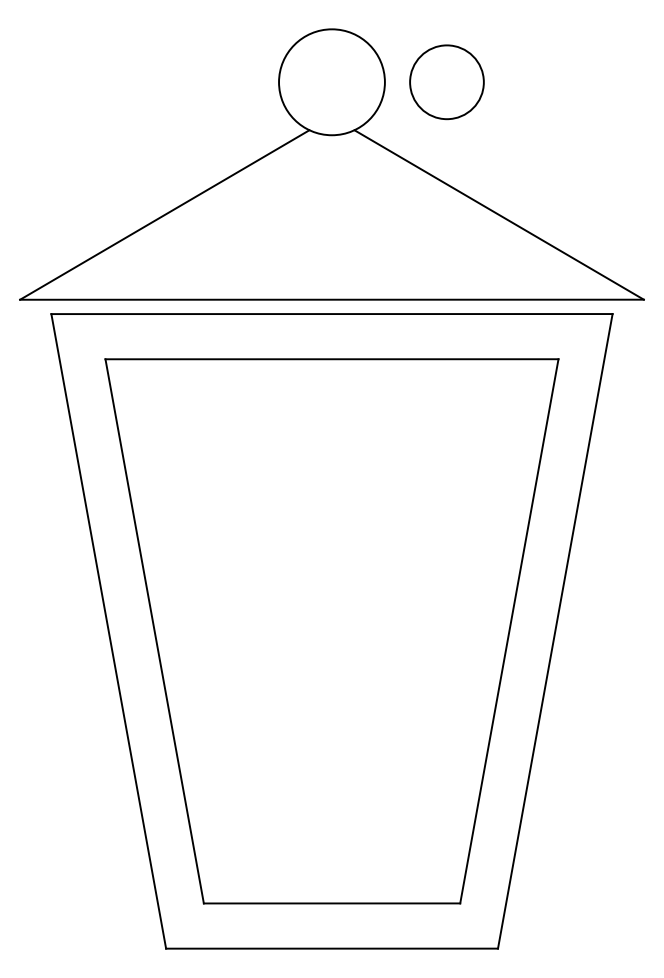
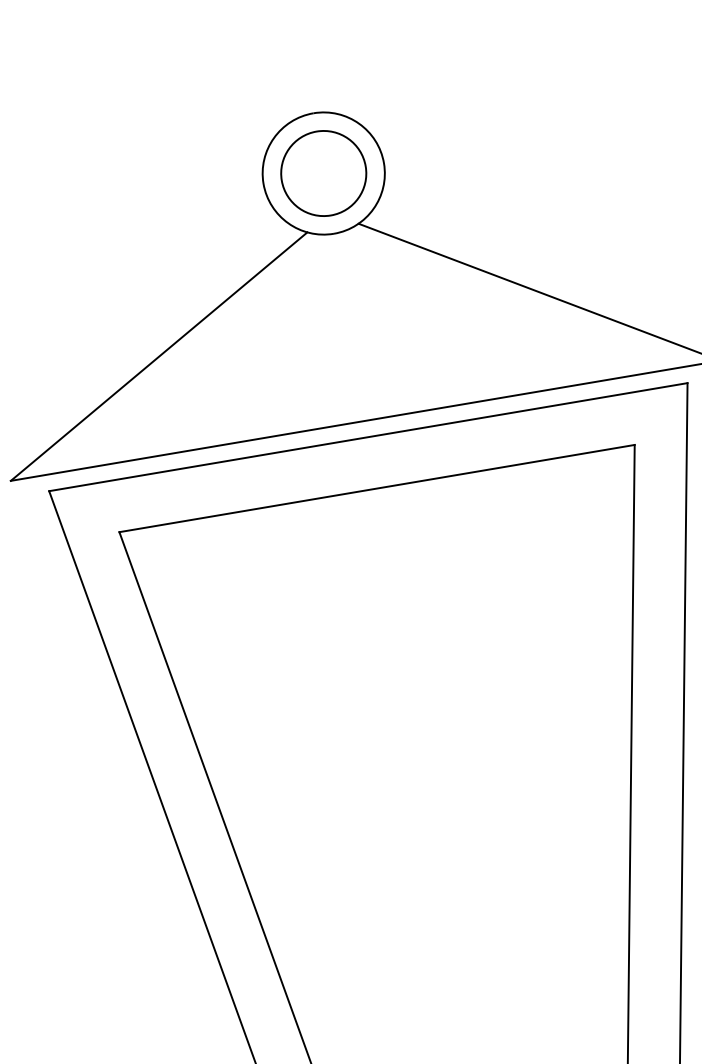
circle: (446, 82) -> (323, 173), moved

